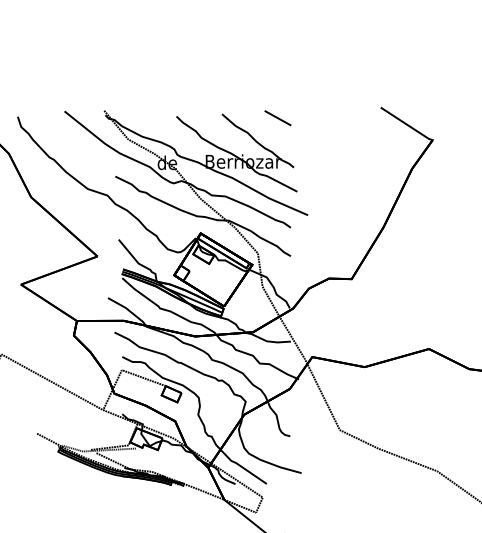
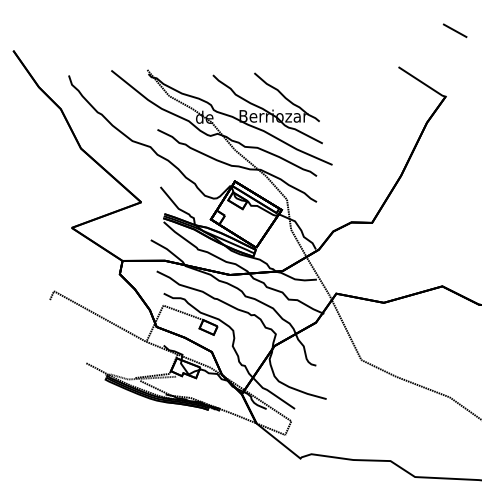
line: (277, 117) -> (454, 30), moved

